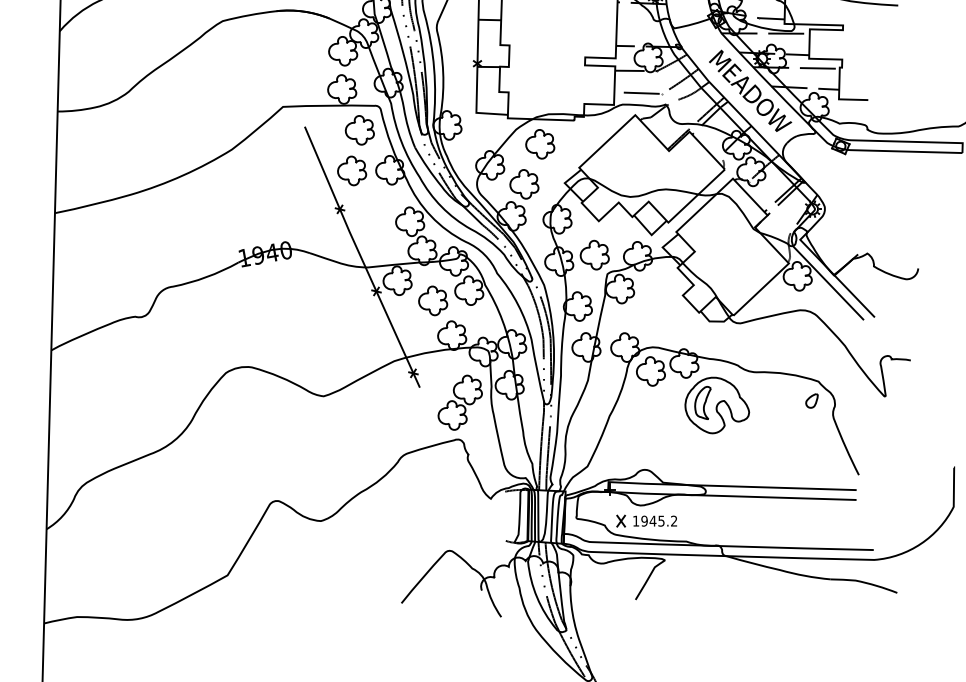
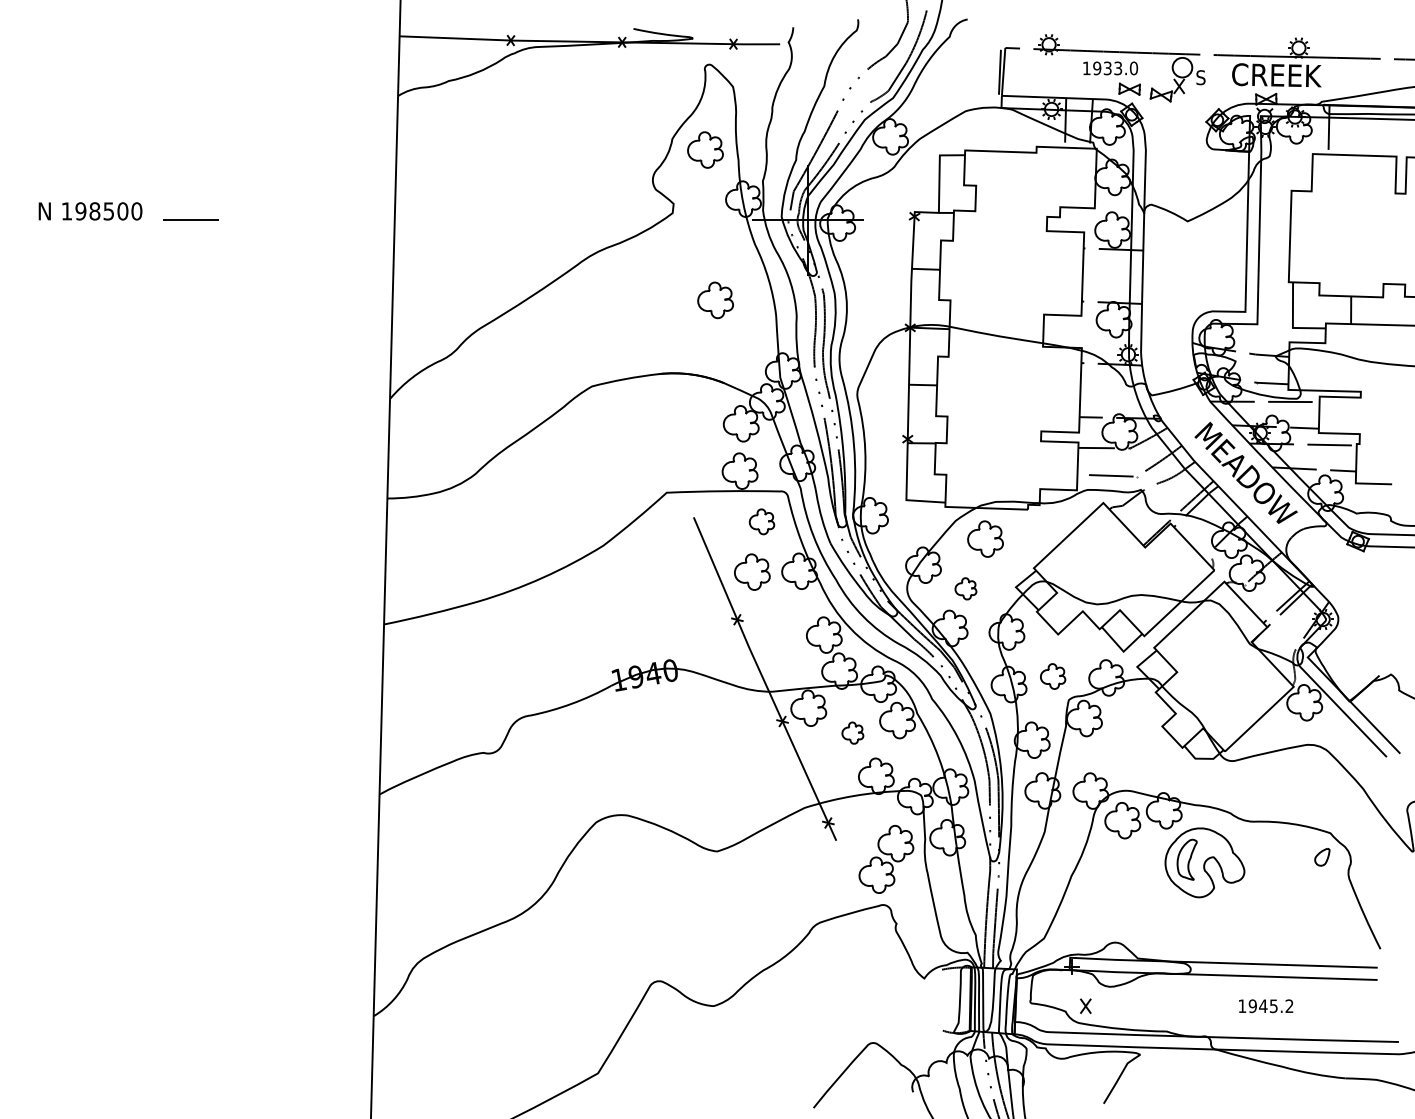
part: (359, 130) -> (761, 521), size x0.7
part: (524, 184) -> (965, 588), size x0.6
part: (594, 255) -> (1052, 676), size x0.7
part: (432, 300) -> (852, 732), size x0.6
text: (655, 521) -> (1266, 1006), moved

